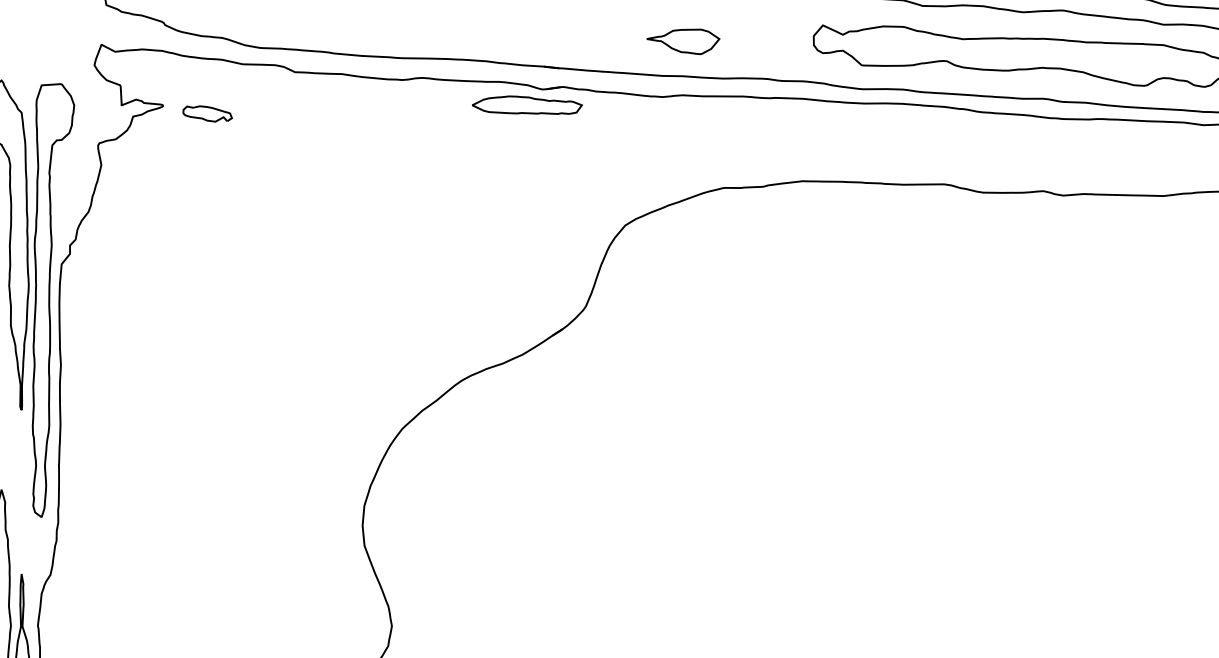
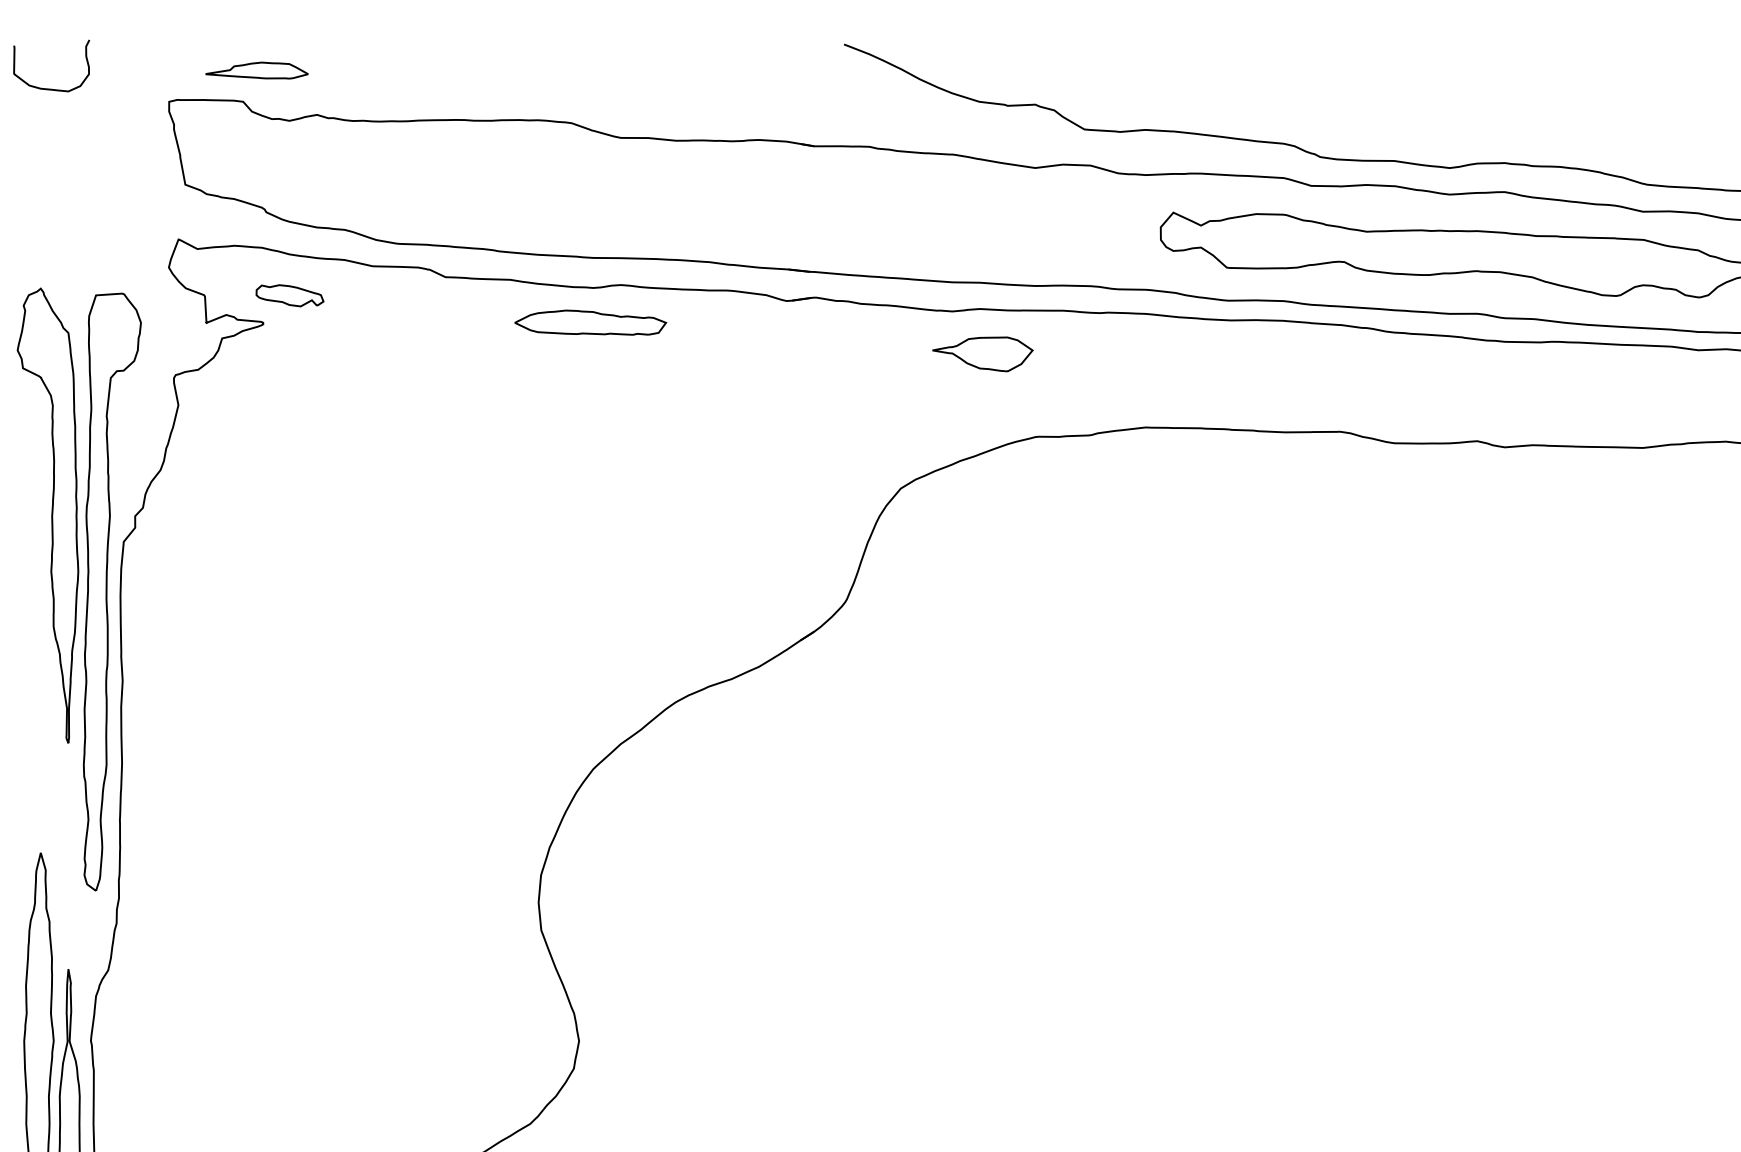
part: (683, 41) -> (982, 354), moved
part: (527, 105) -> (590, 322), moved
part: (207, 113) -> (289, 295), moved

